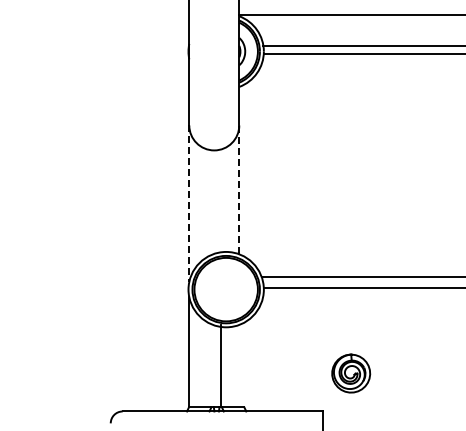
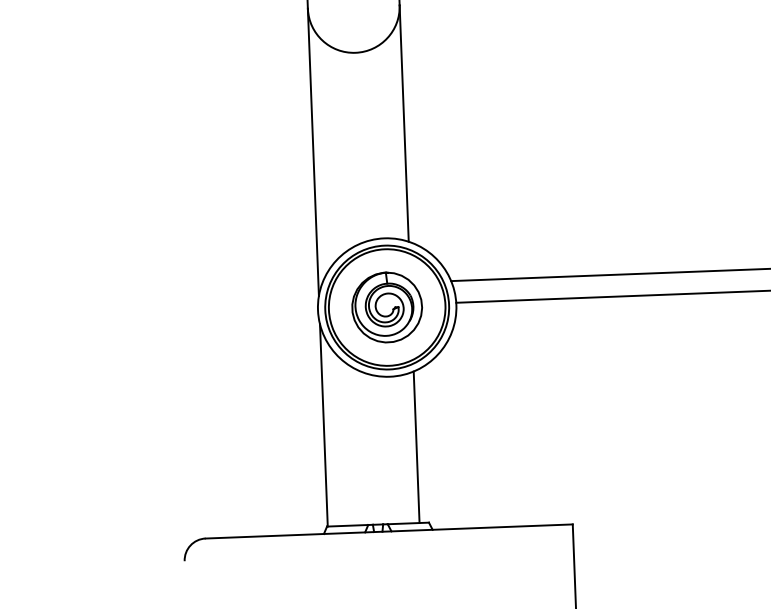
line: (239, 189) -> (404, 122), dashed -> solid
line: (189, 204) -> (313, 153), dashed -> solid
line: (221, 365) -> (416, 445), moved
part: (351, 373) -> (387, 307), moved

